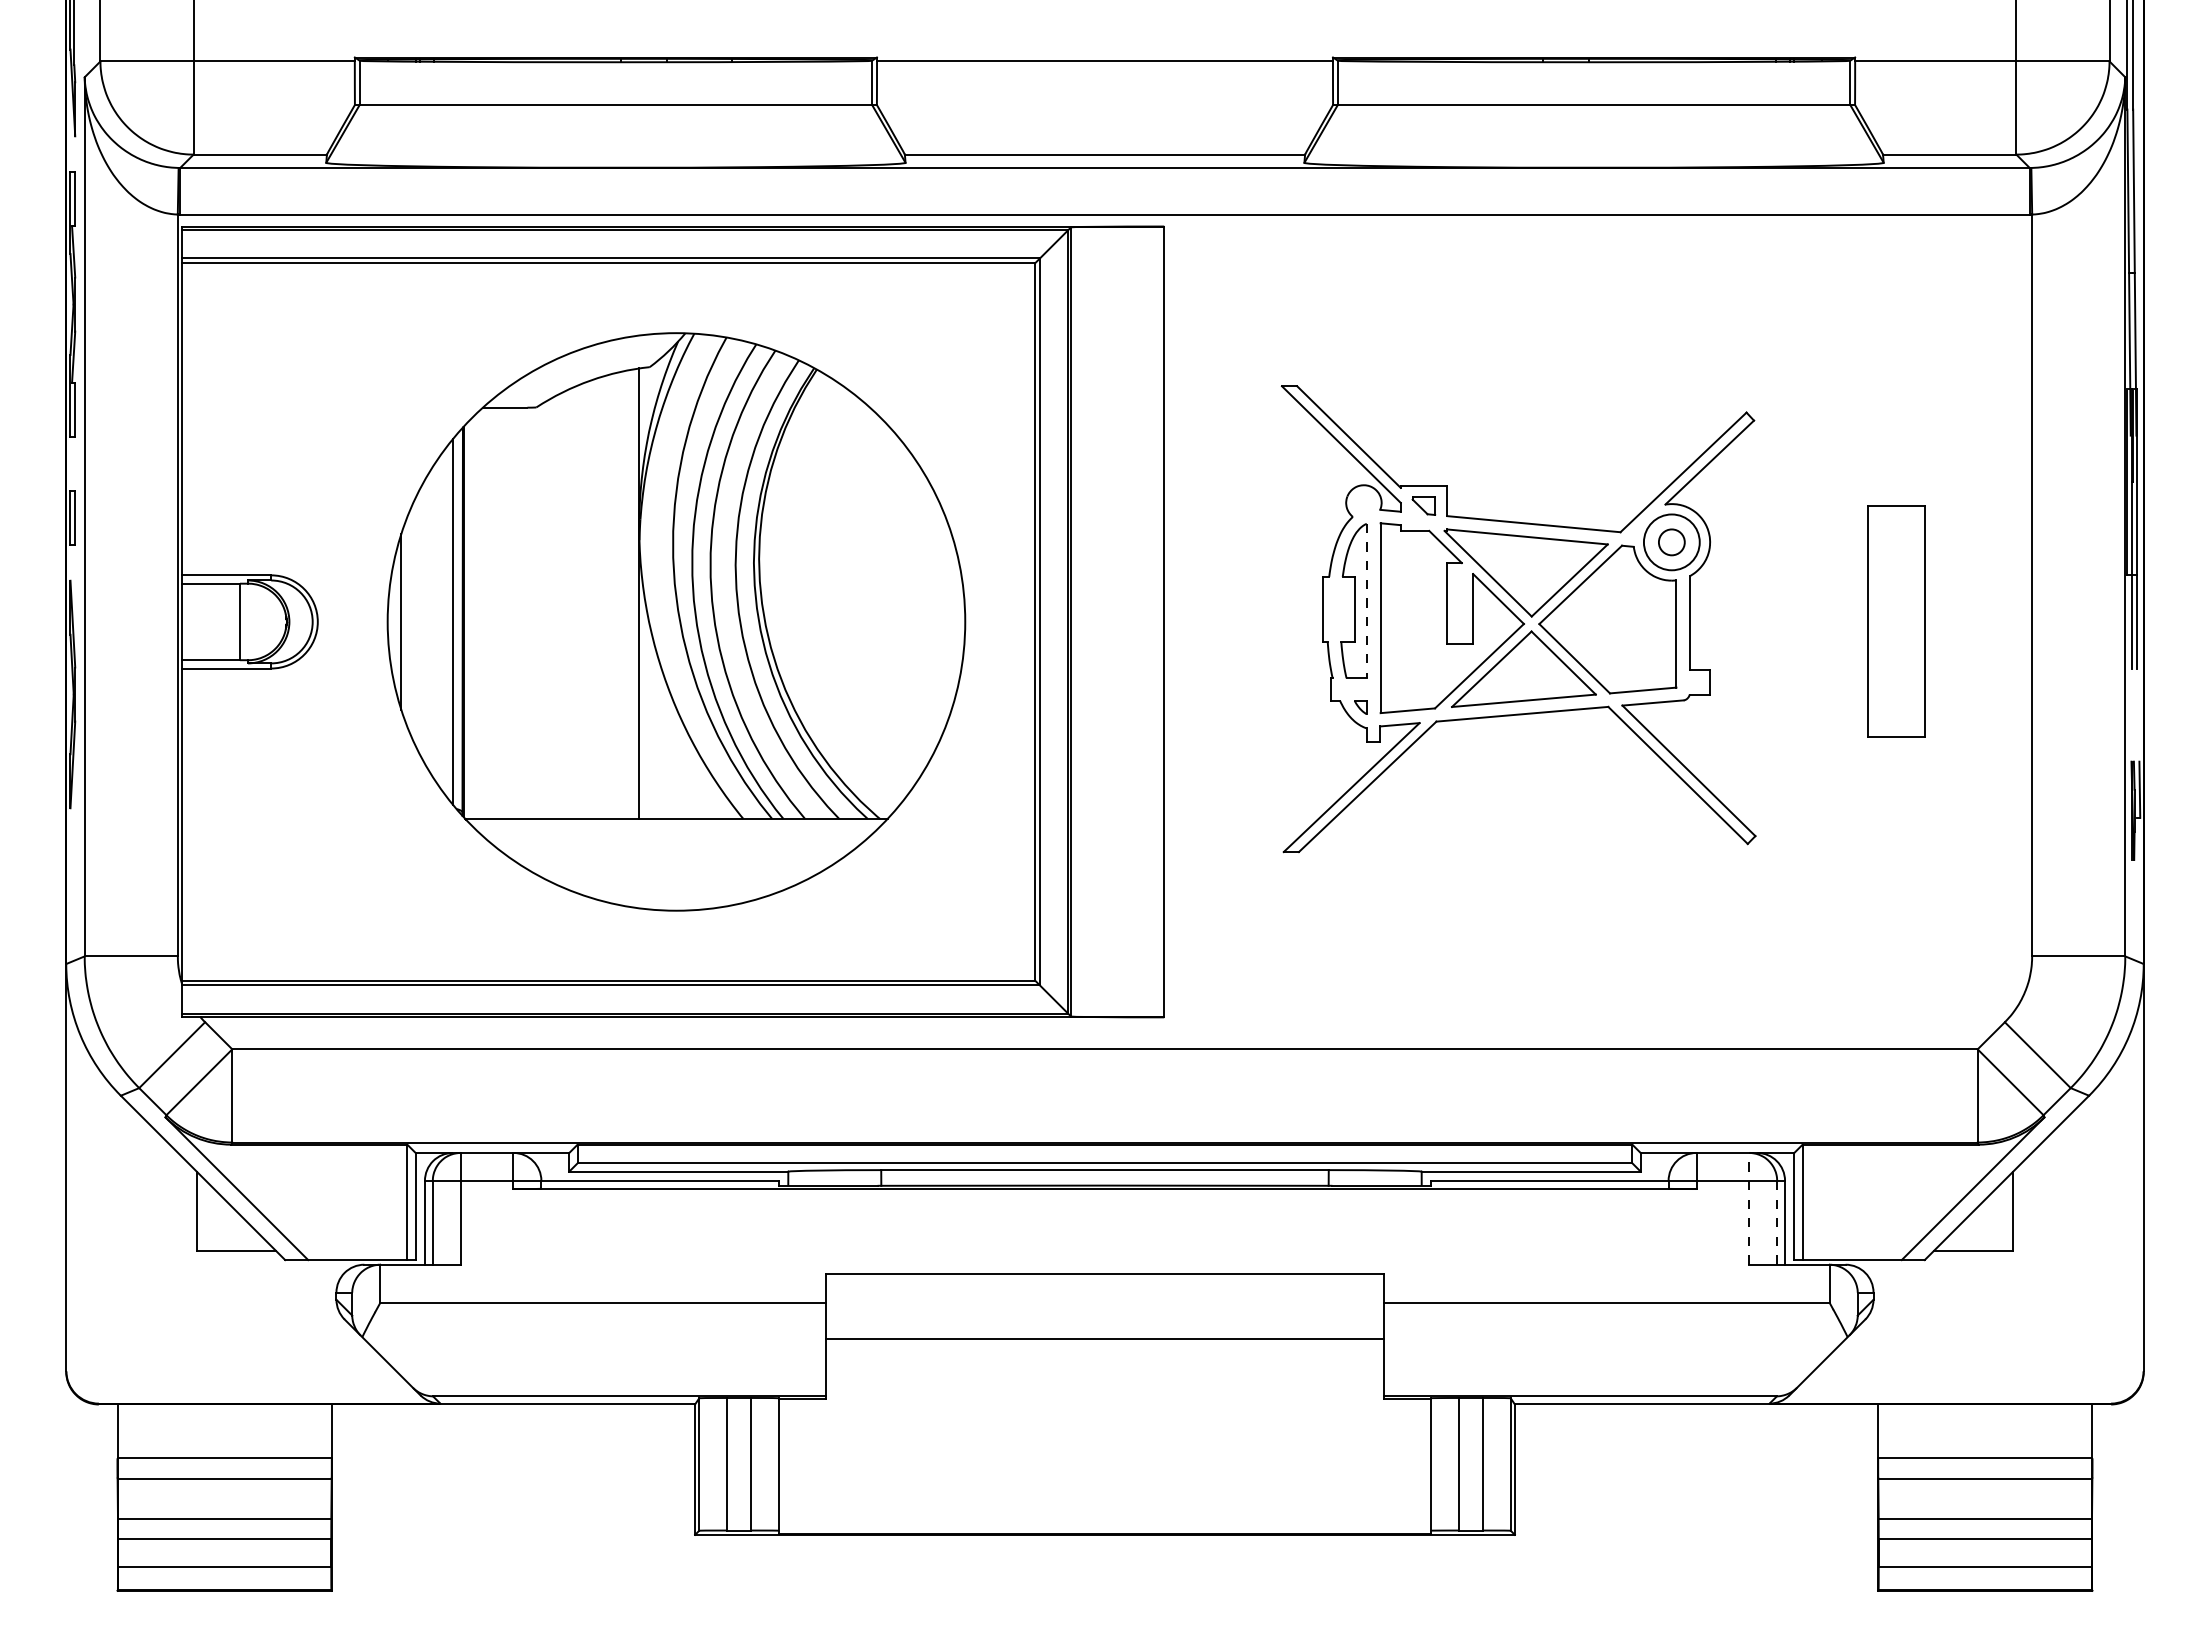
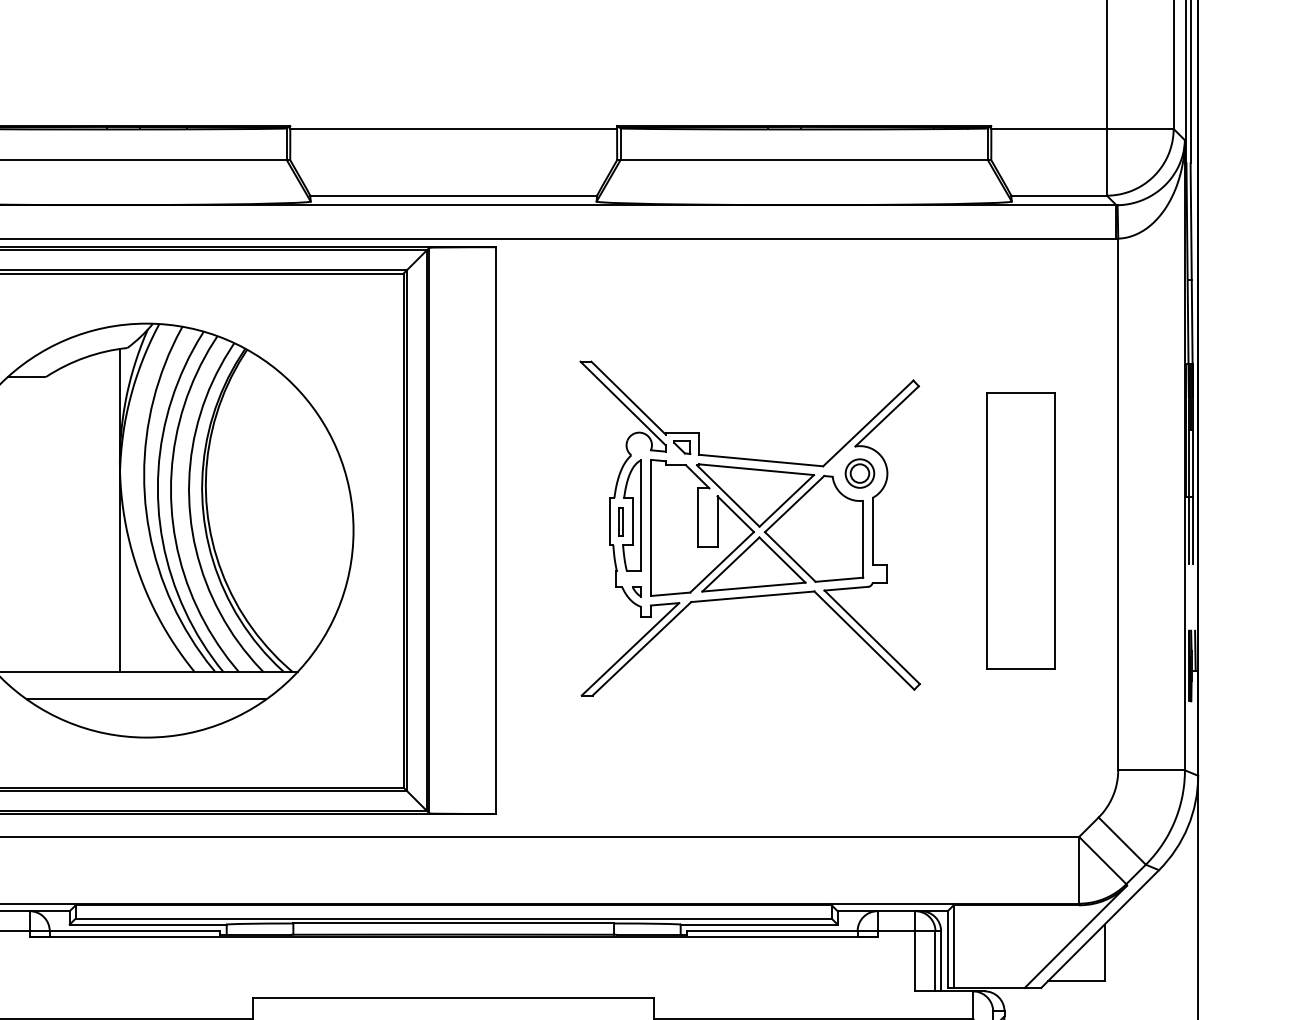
circle: (1671, 542) -> (859, 473), size x0.71
line: (1366, 601) -> (641, 515), dashed -> solid
part: (1338, 609) -> (621, 521), added
part: (1896, 621) -> (1020, 530), size x1.67
line: (676, 857) -> (146, 699), added
line: (1749, 1208) -> (915, 950), dashed -> solid
line: (1777, 1222) -> (935, 961), dashed -> solid

